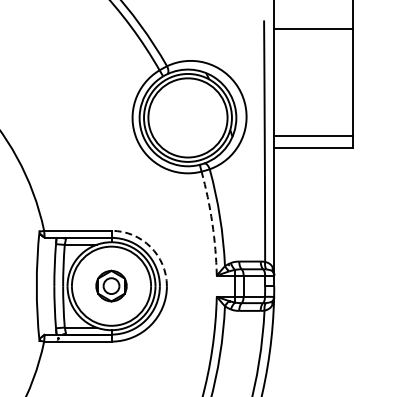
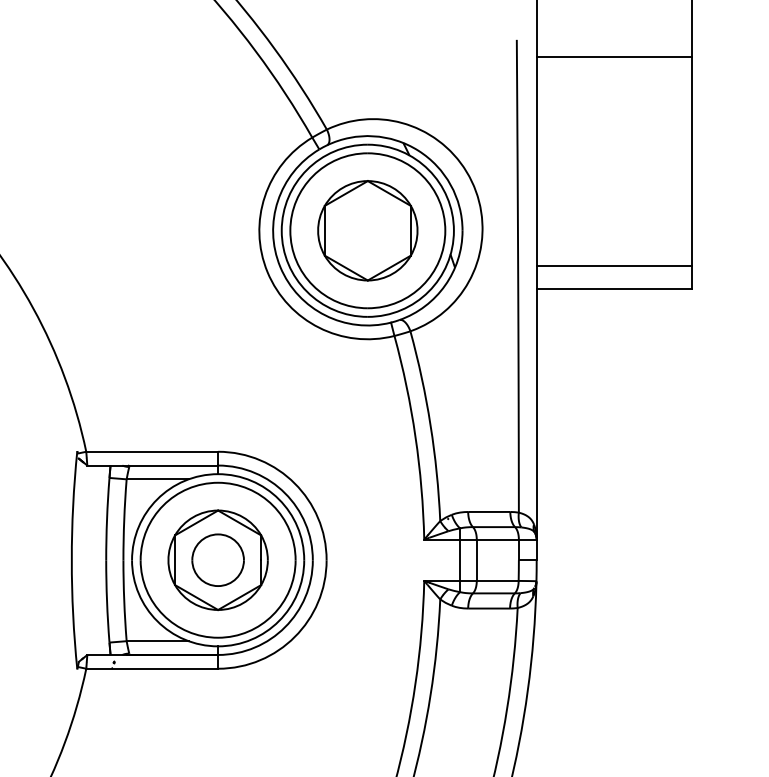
part: (187, 117) -> (366, 229), added
arc: (212, 223) -> (415, 437), dashed -> solid
arc: (150, 247) -> (294, 484), dashed -> solid
part: (111, 285) -> (218, 558), size x1.67

